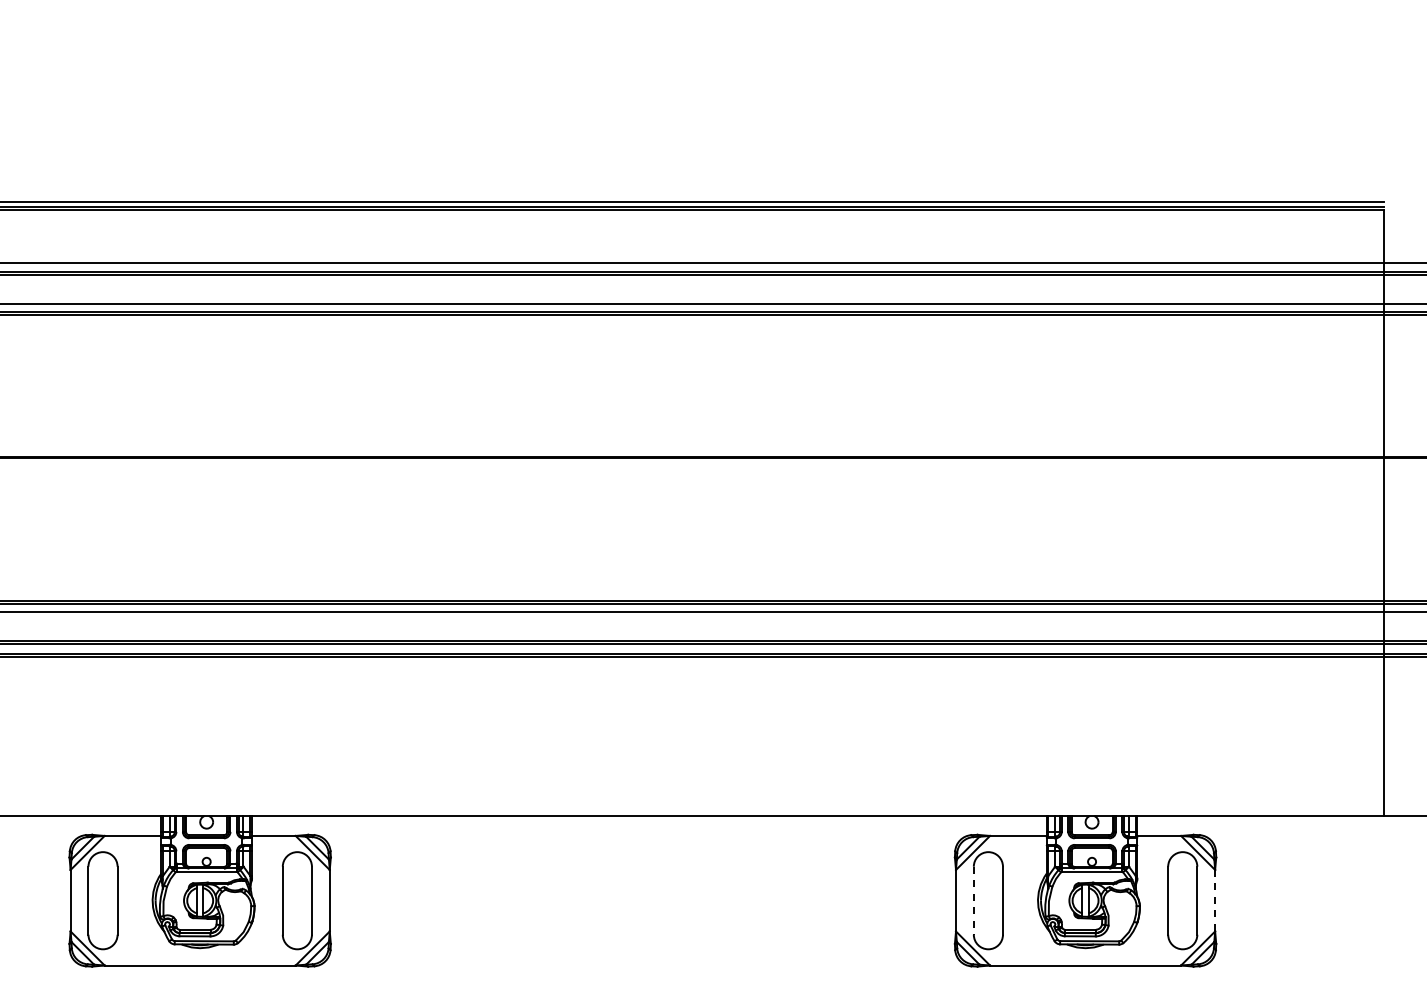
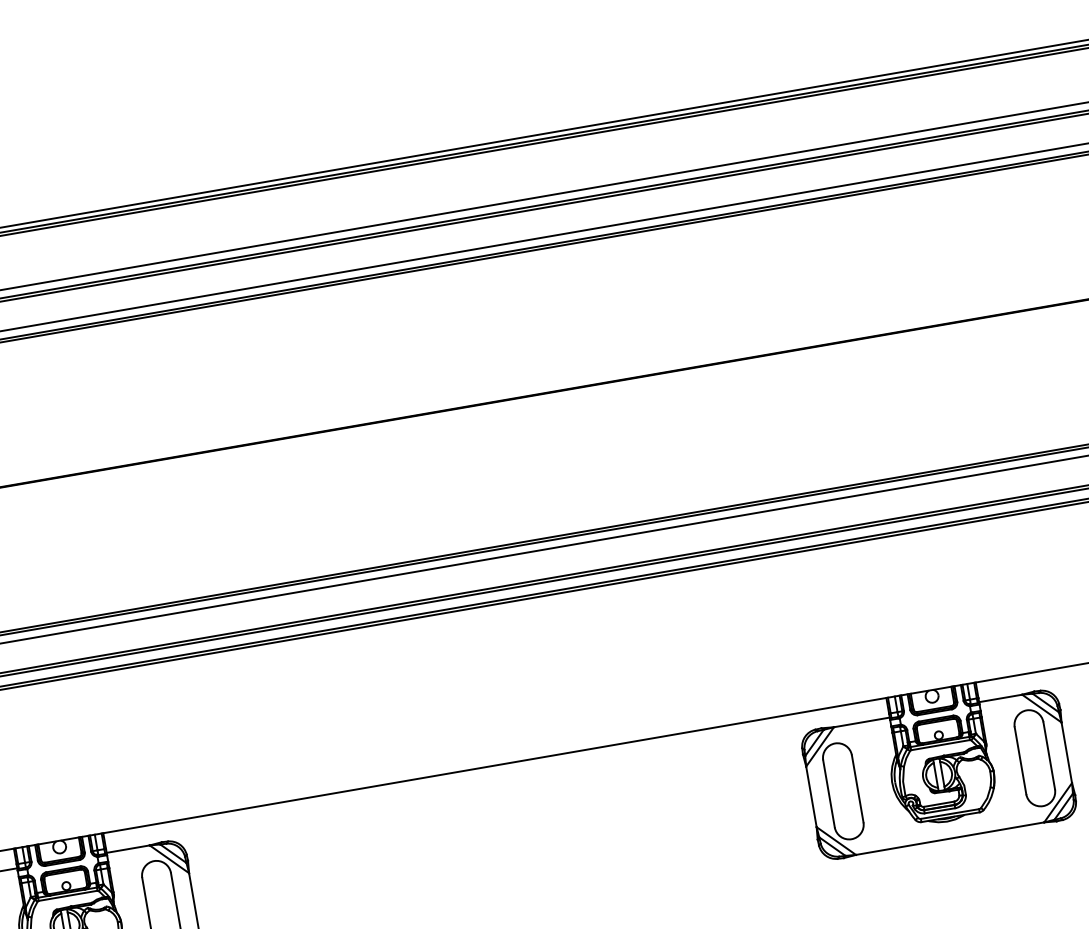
line: (1215, 900) -> (1067, 752), dashed -> solid
line: (973, 901) -> (828, 794), dashed -> solid

